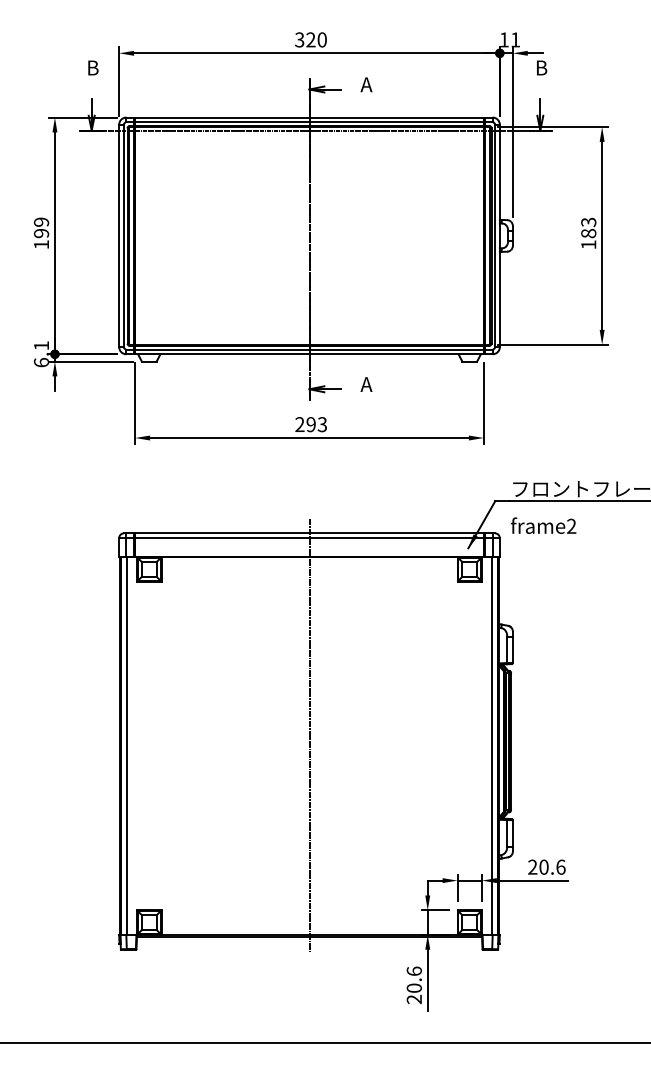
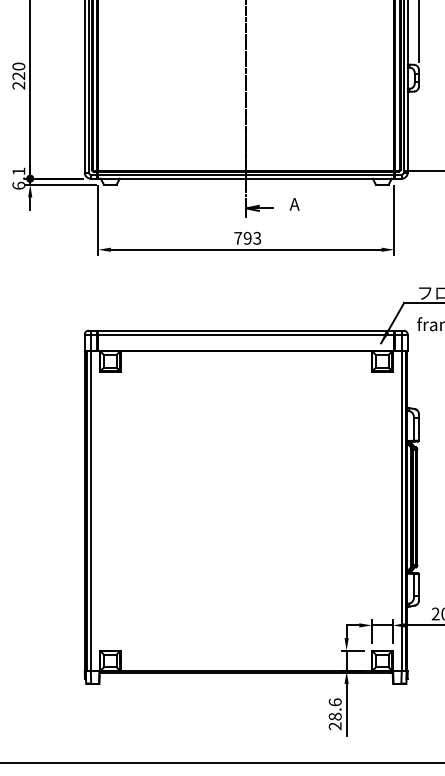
text: (41, 233) -> (18, 76), 199 -> 220
text: (299, 424) -> (237, 238), 293 -> 793
line: (309, 734) -> (246, 501), removed
text: (414, 987) -> (335, 716), 20.6 -> 28.6

